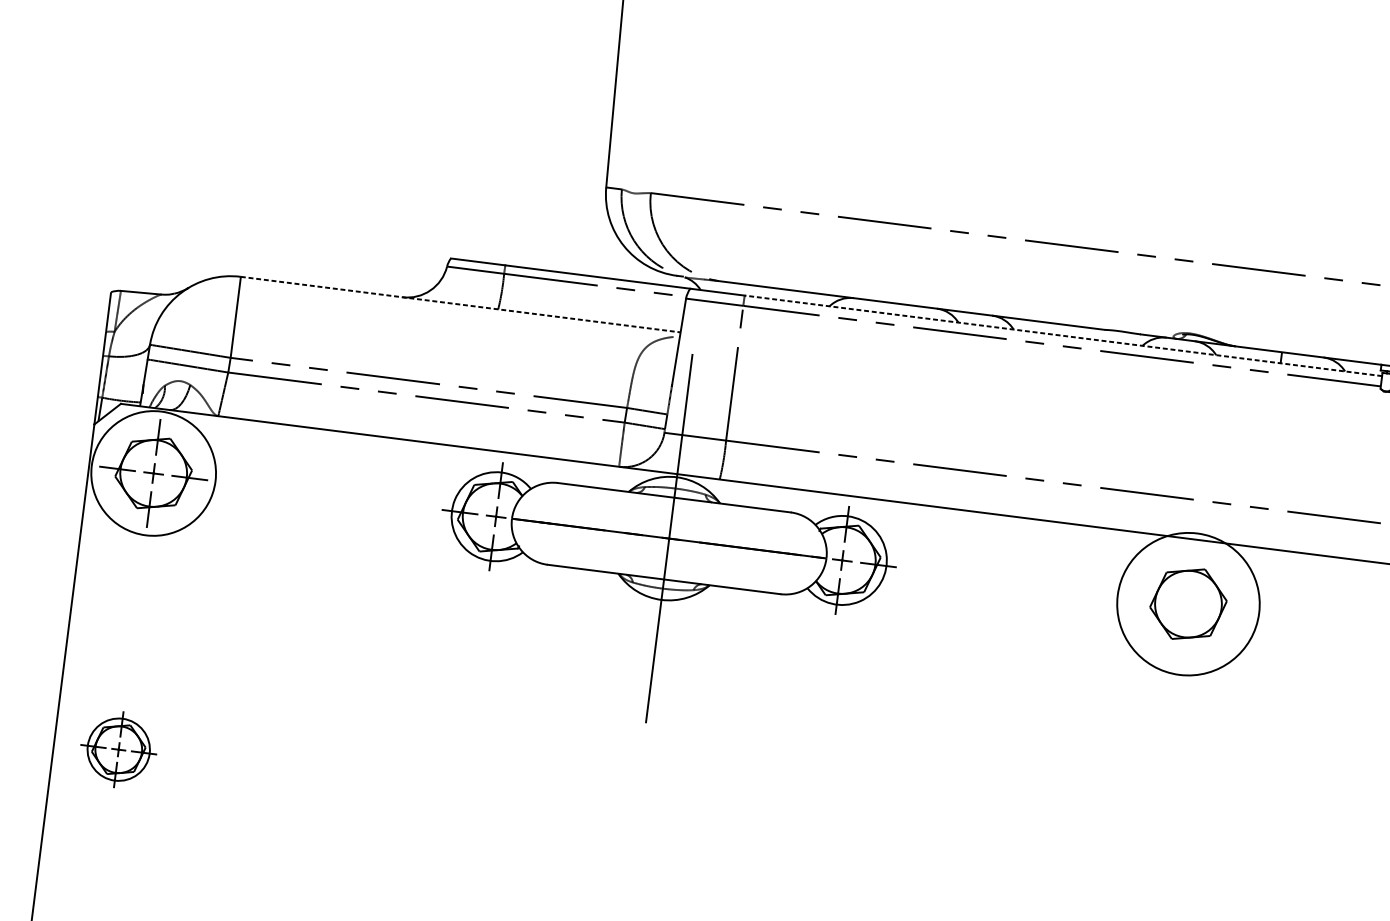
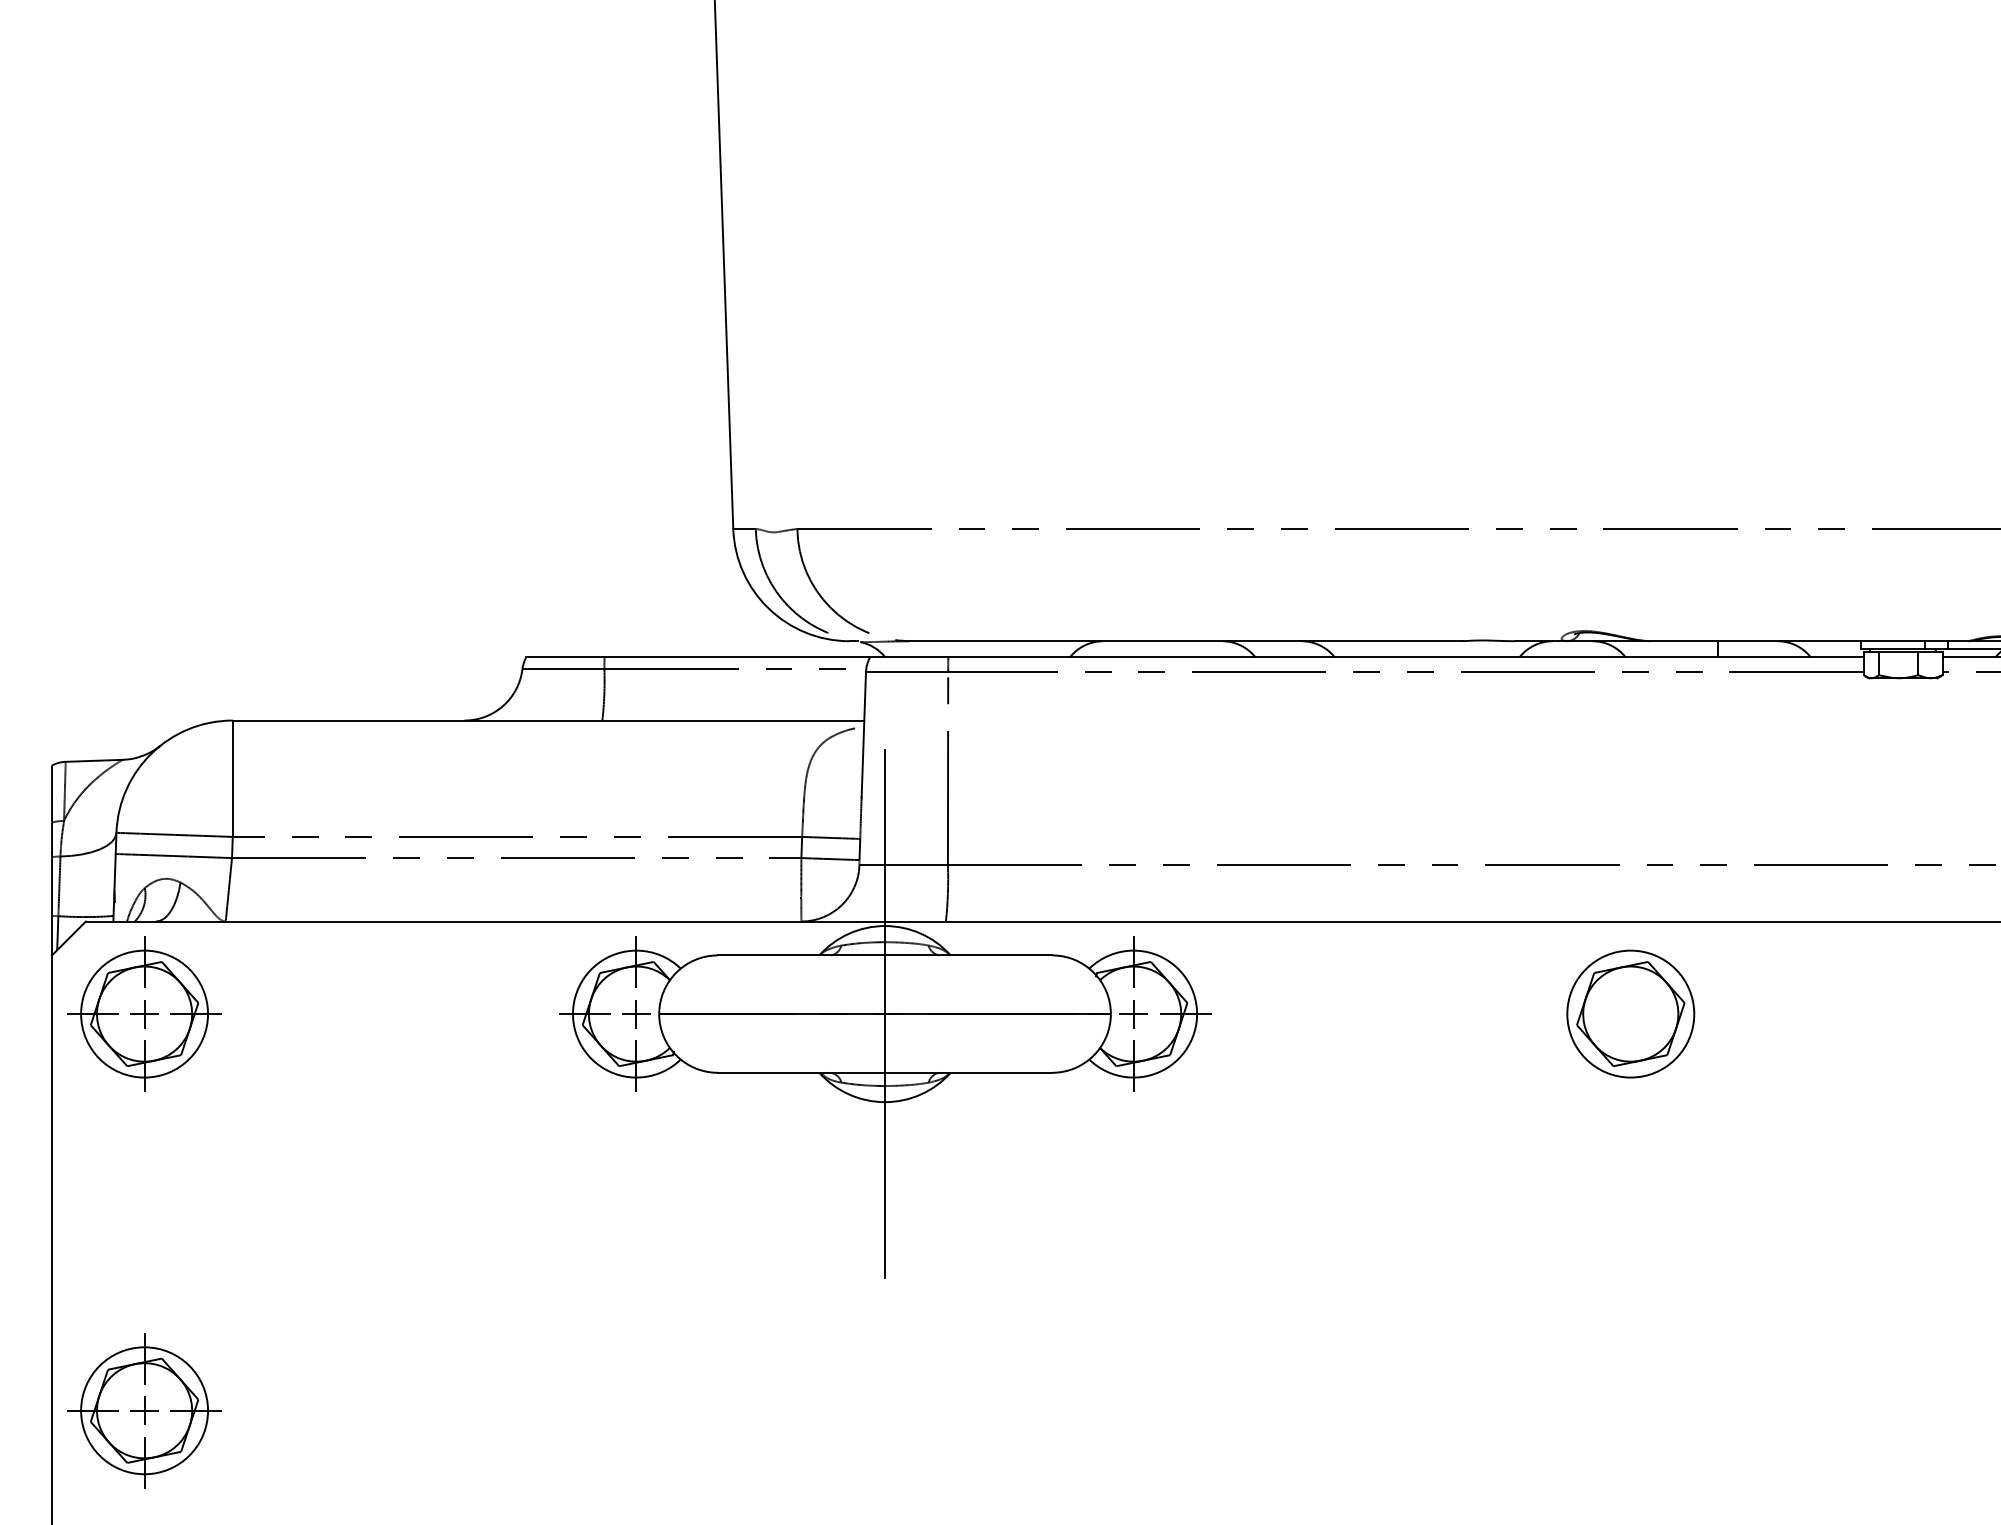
line: (460, 304) -> (548, 720), dashed -> solid
line: (1063, 336) -> (1406, 657), dashed -> solid
circle: (153, 473) -> (144, 1013), size x0.71
circle: (1188, 603) -> (1630, 1013), size x0.62
part: (118, 749) -> (144, 1410), size x1.43

